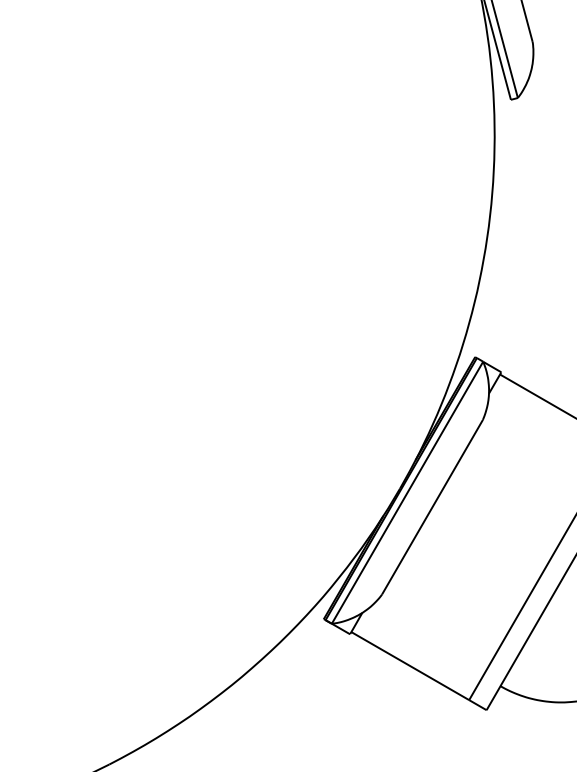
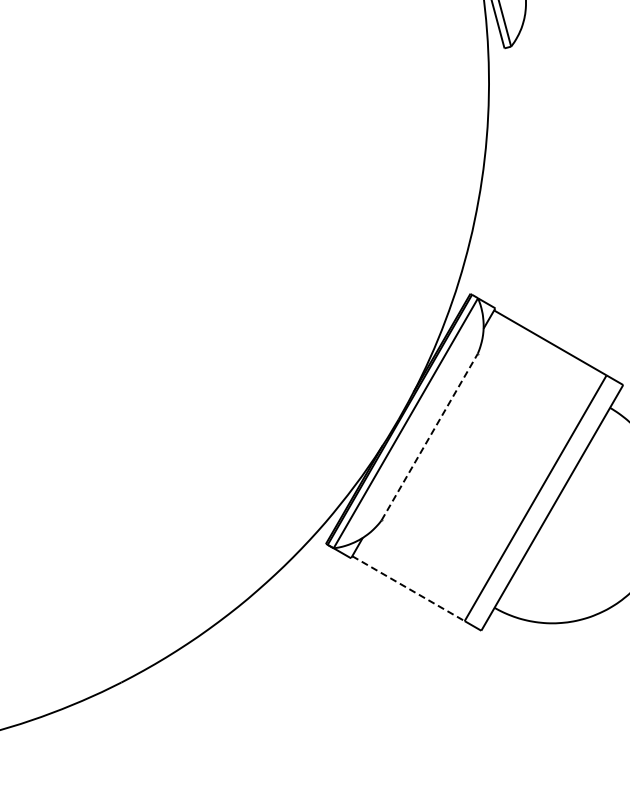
line: (432, 506) -> (429, 436), solid -> dashed
line: (410, 665) -> (408, 588), solid -> dashed

